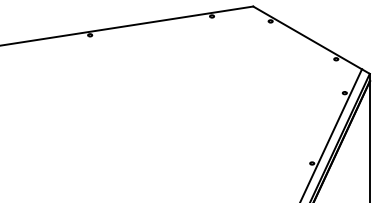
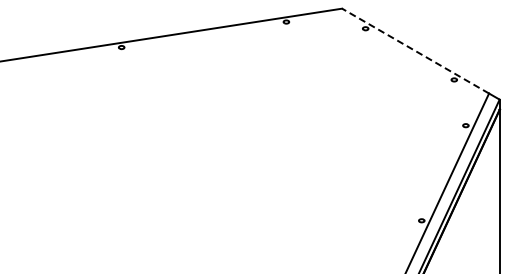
line: (307, 38) -> (415, 51), solid -> dashed

